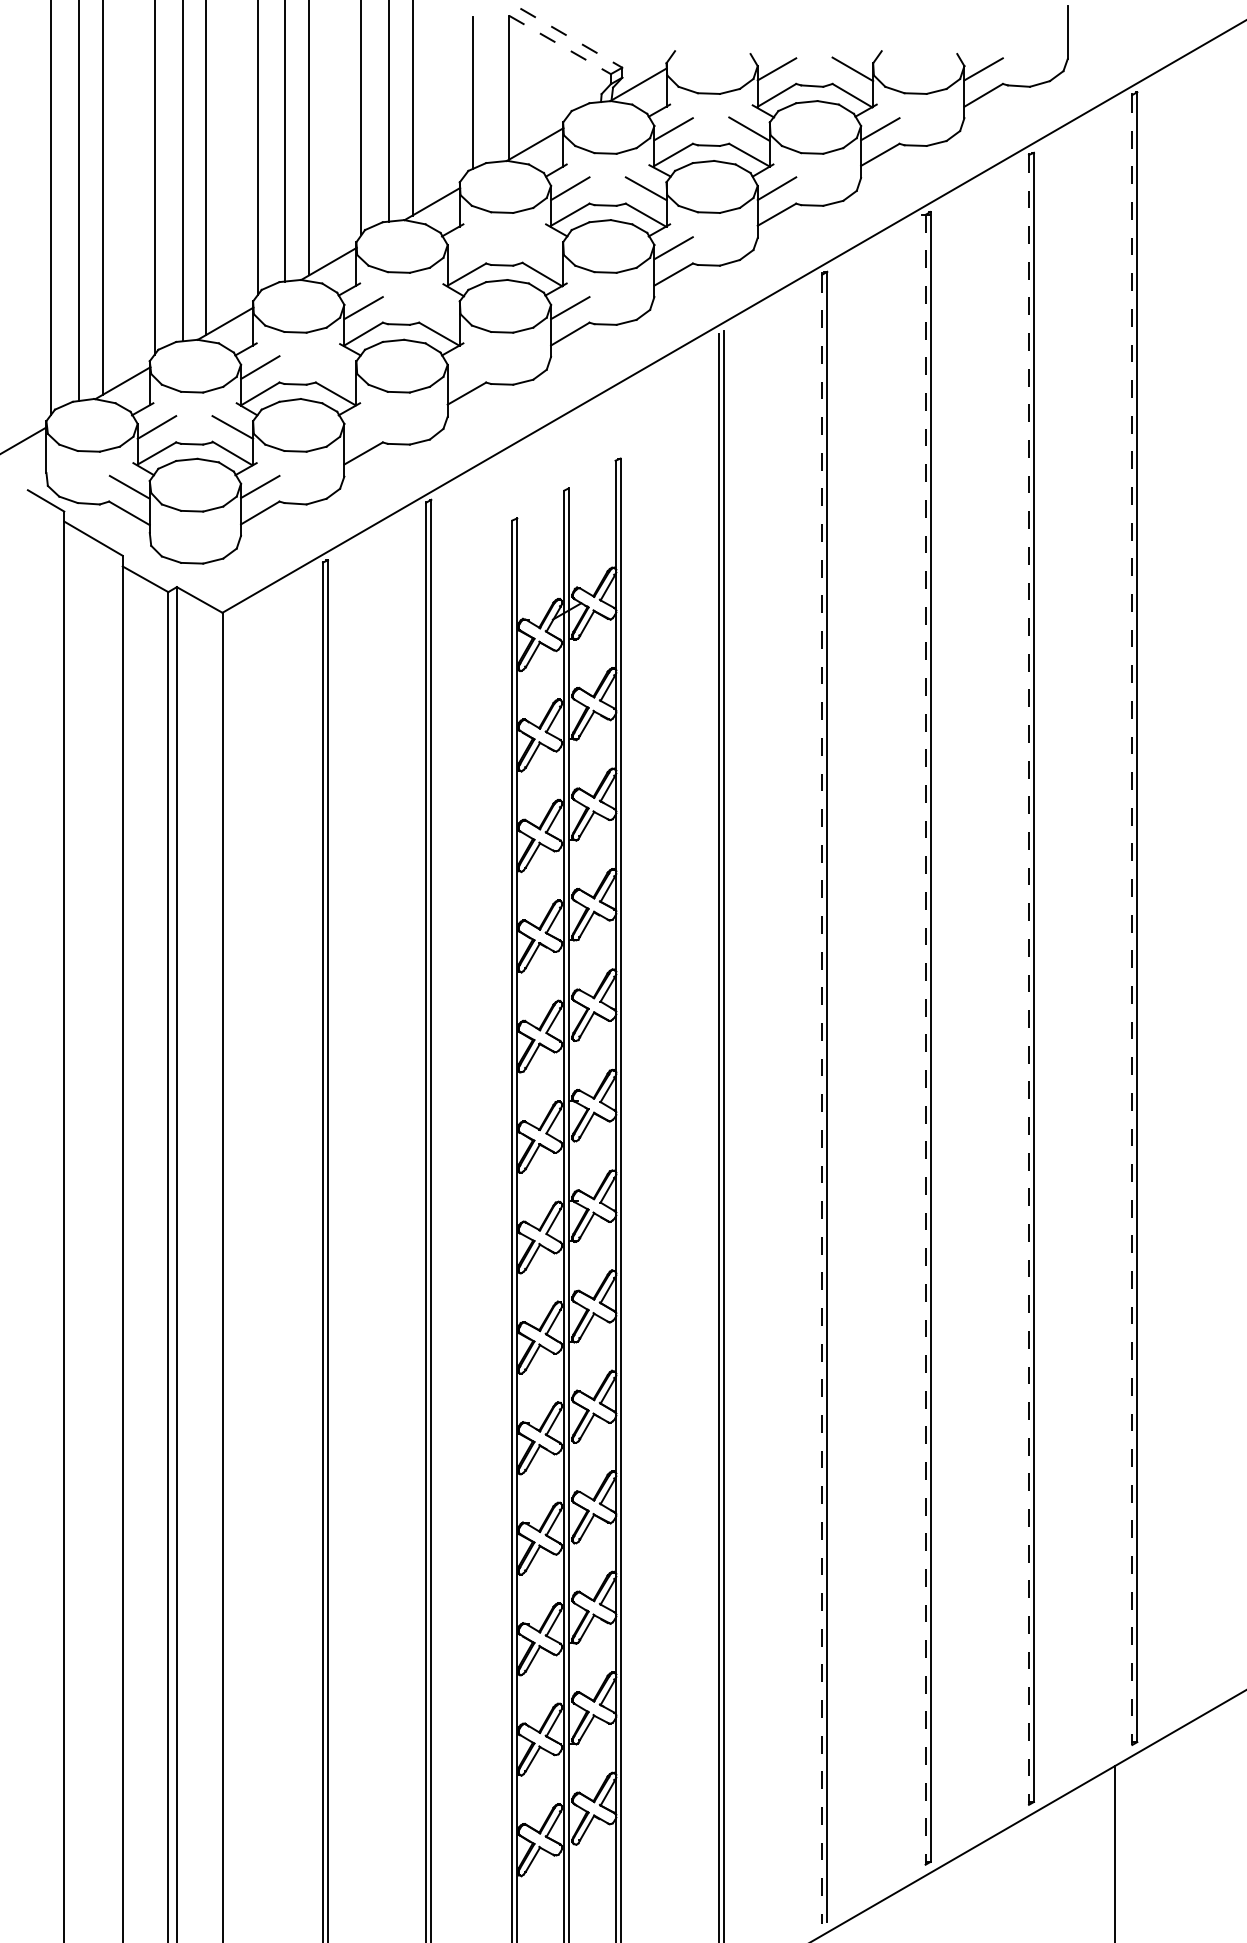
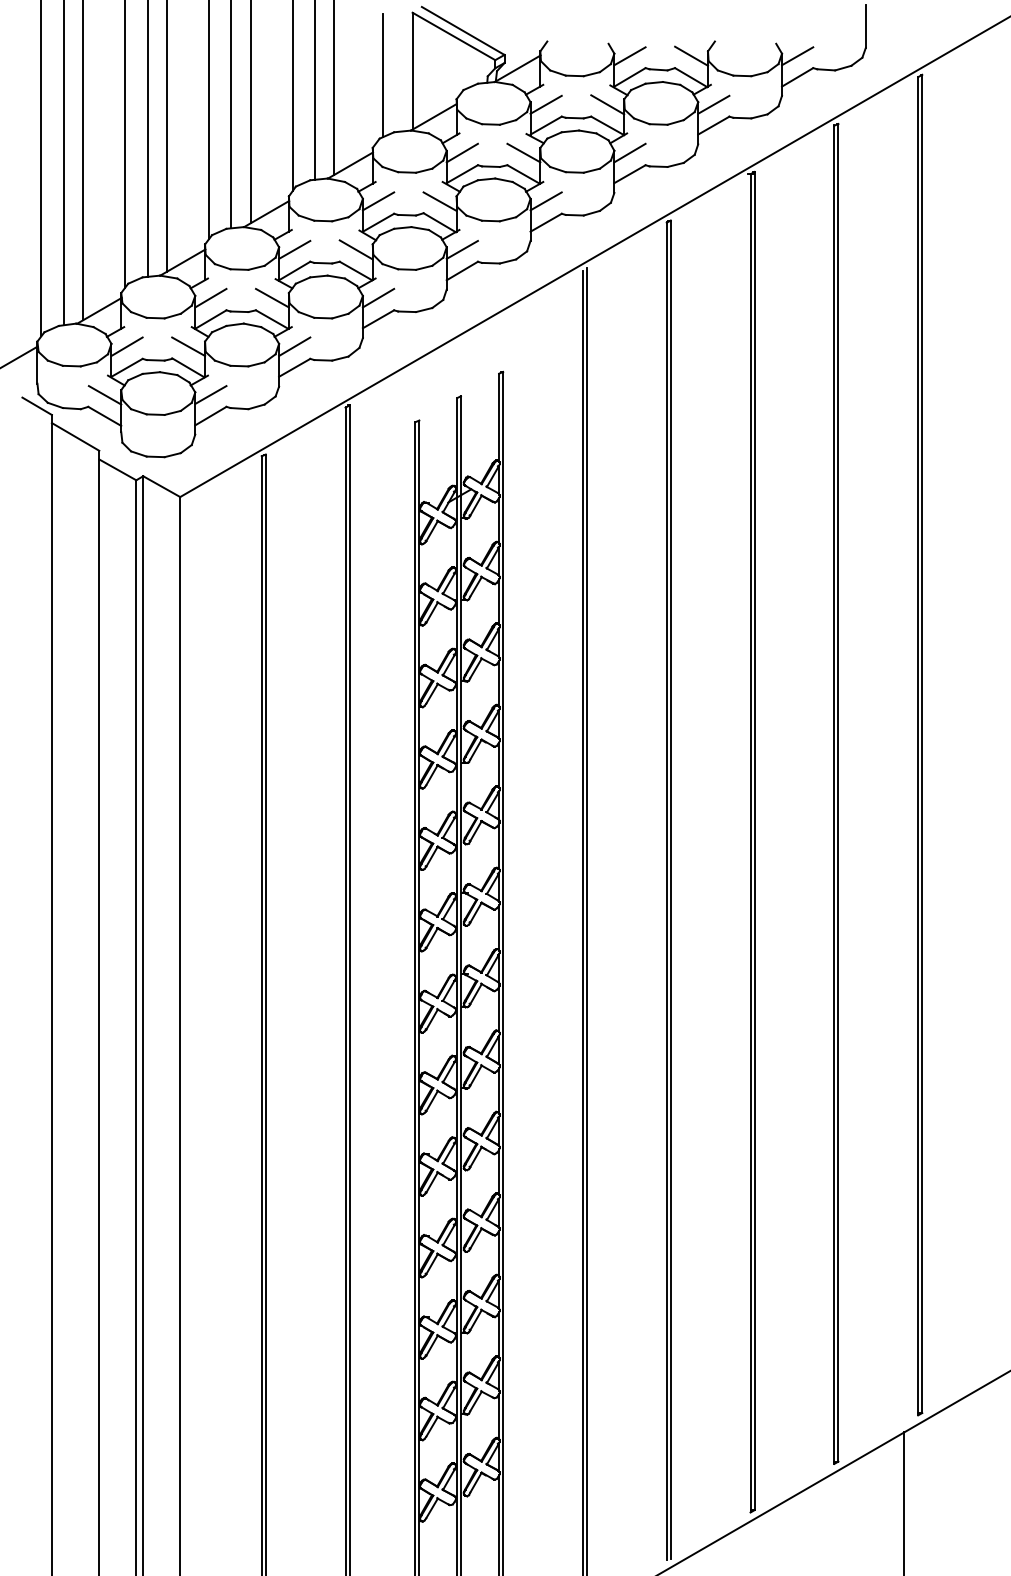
line: (571, 38) -> (463, 31), dashed -> solid
line: (559, 44) -> (453, 36), dashed -> solid
line: (466, 248) -> (378, 201), added
line: (542, 248) -> (439, 201), added
line: (439, 307) -> (356, 249), added
line: (335, 367) -> (271, 298), added
line: (466, 367) -> (378, 298), added
line: (363, 427) -> (294, 346), added
line: (1132, 920) -> (918, 746), dashed -> solid
line: (1028, 979) -> (833, 794), dashed -> solid
line: (925, 1039) -> (750, 843), dashed -> solid
line: (822, 1099) -> (666, 891), dashed -> solid

